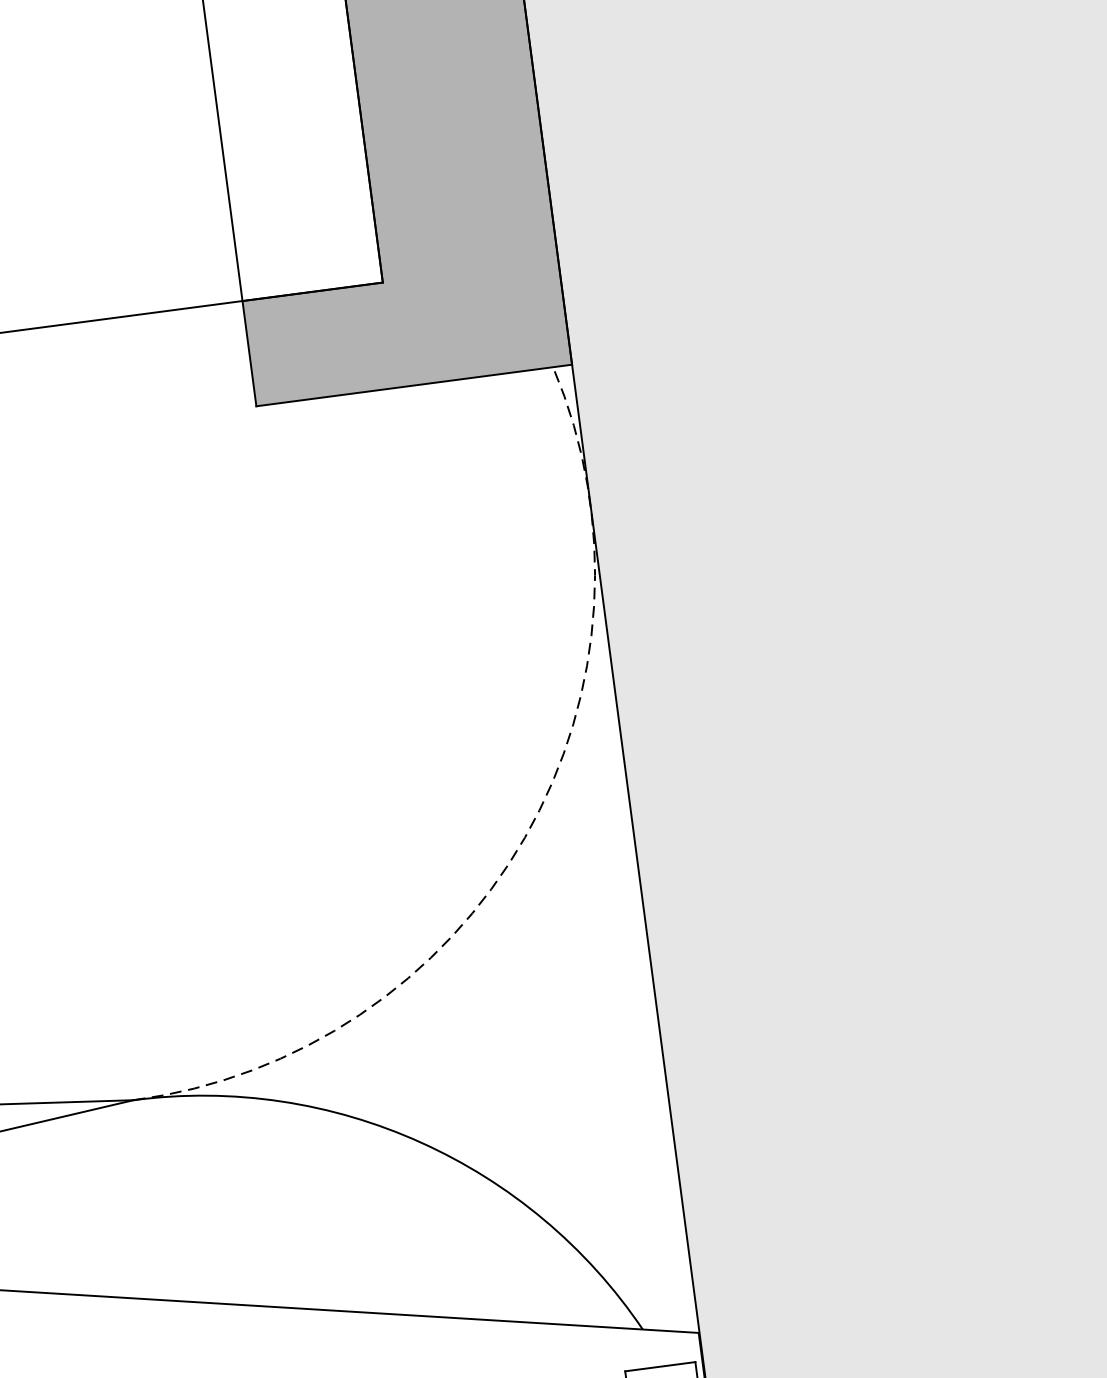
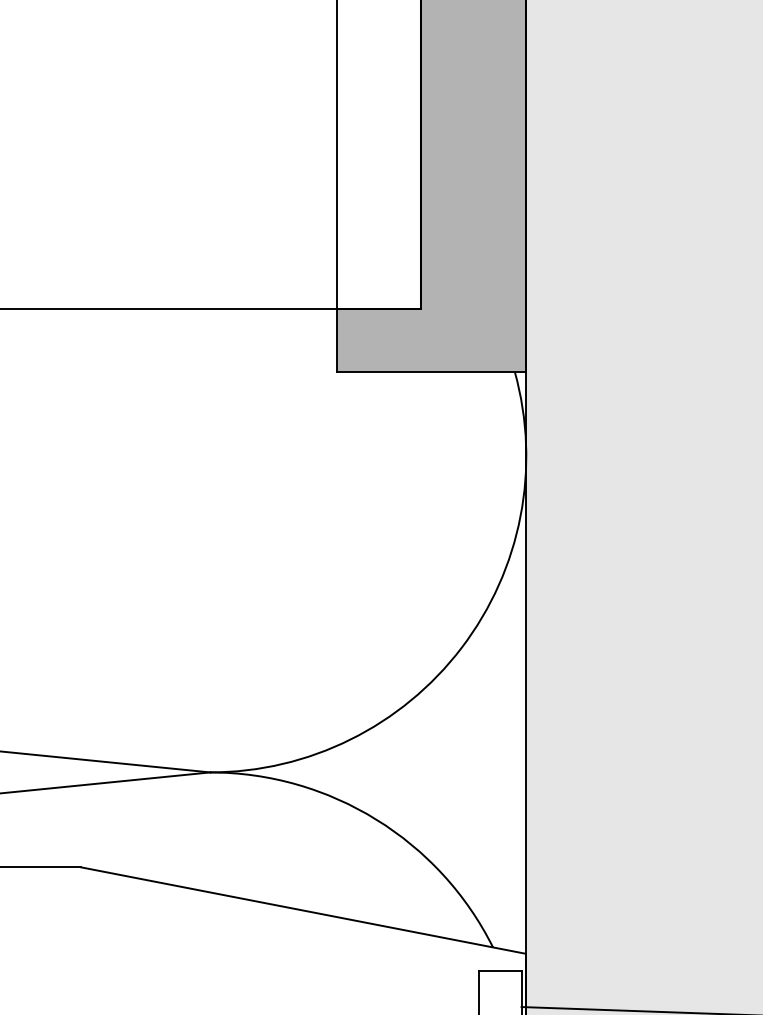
arc: (524, 837) -> (461, 647), dashed -> solid

